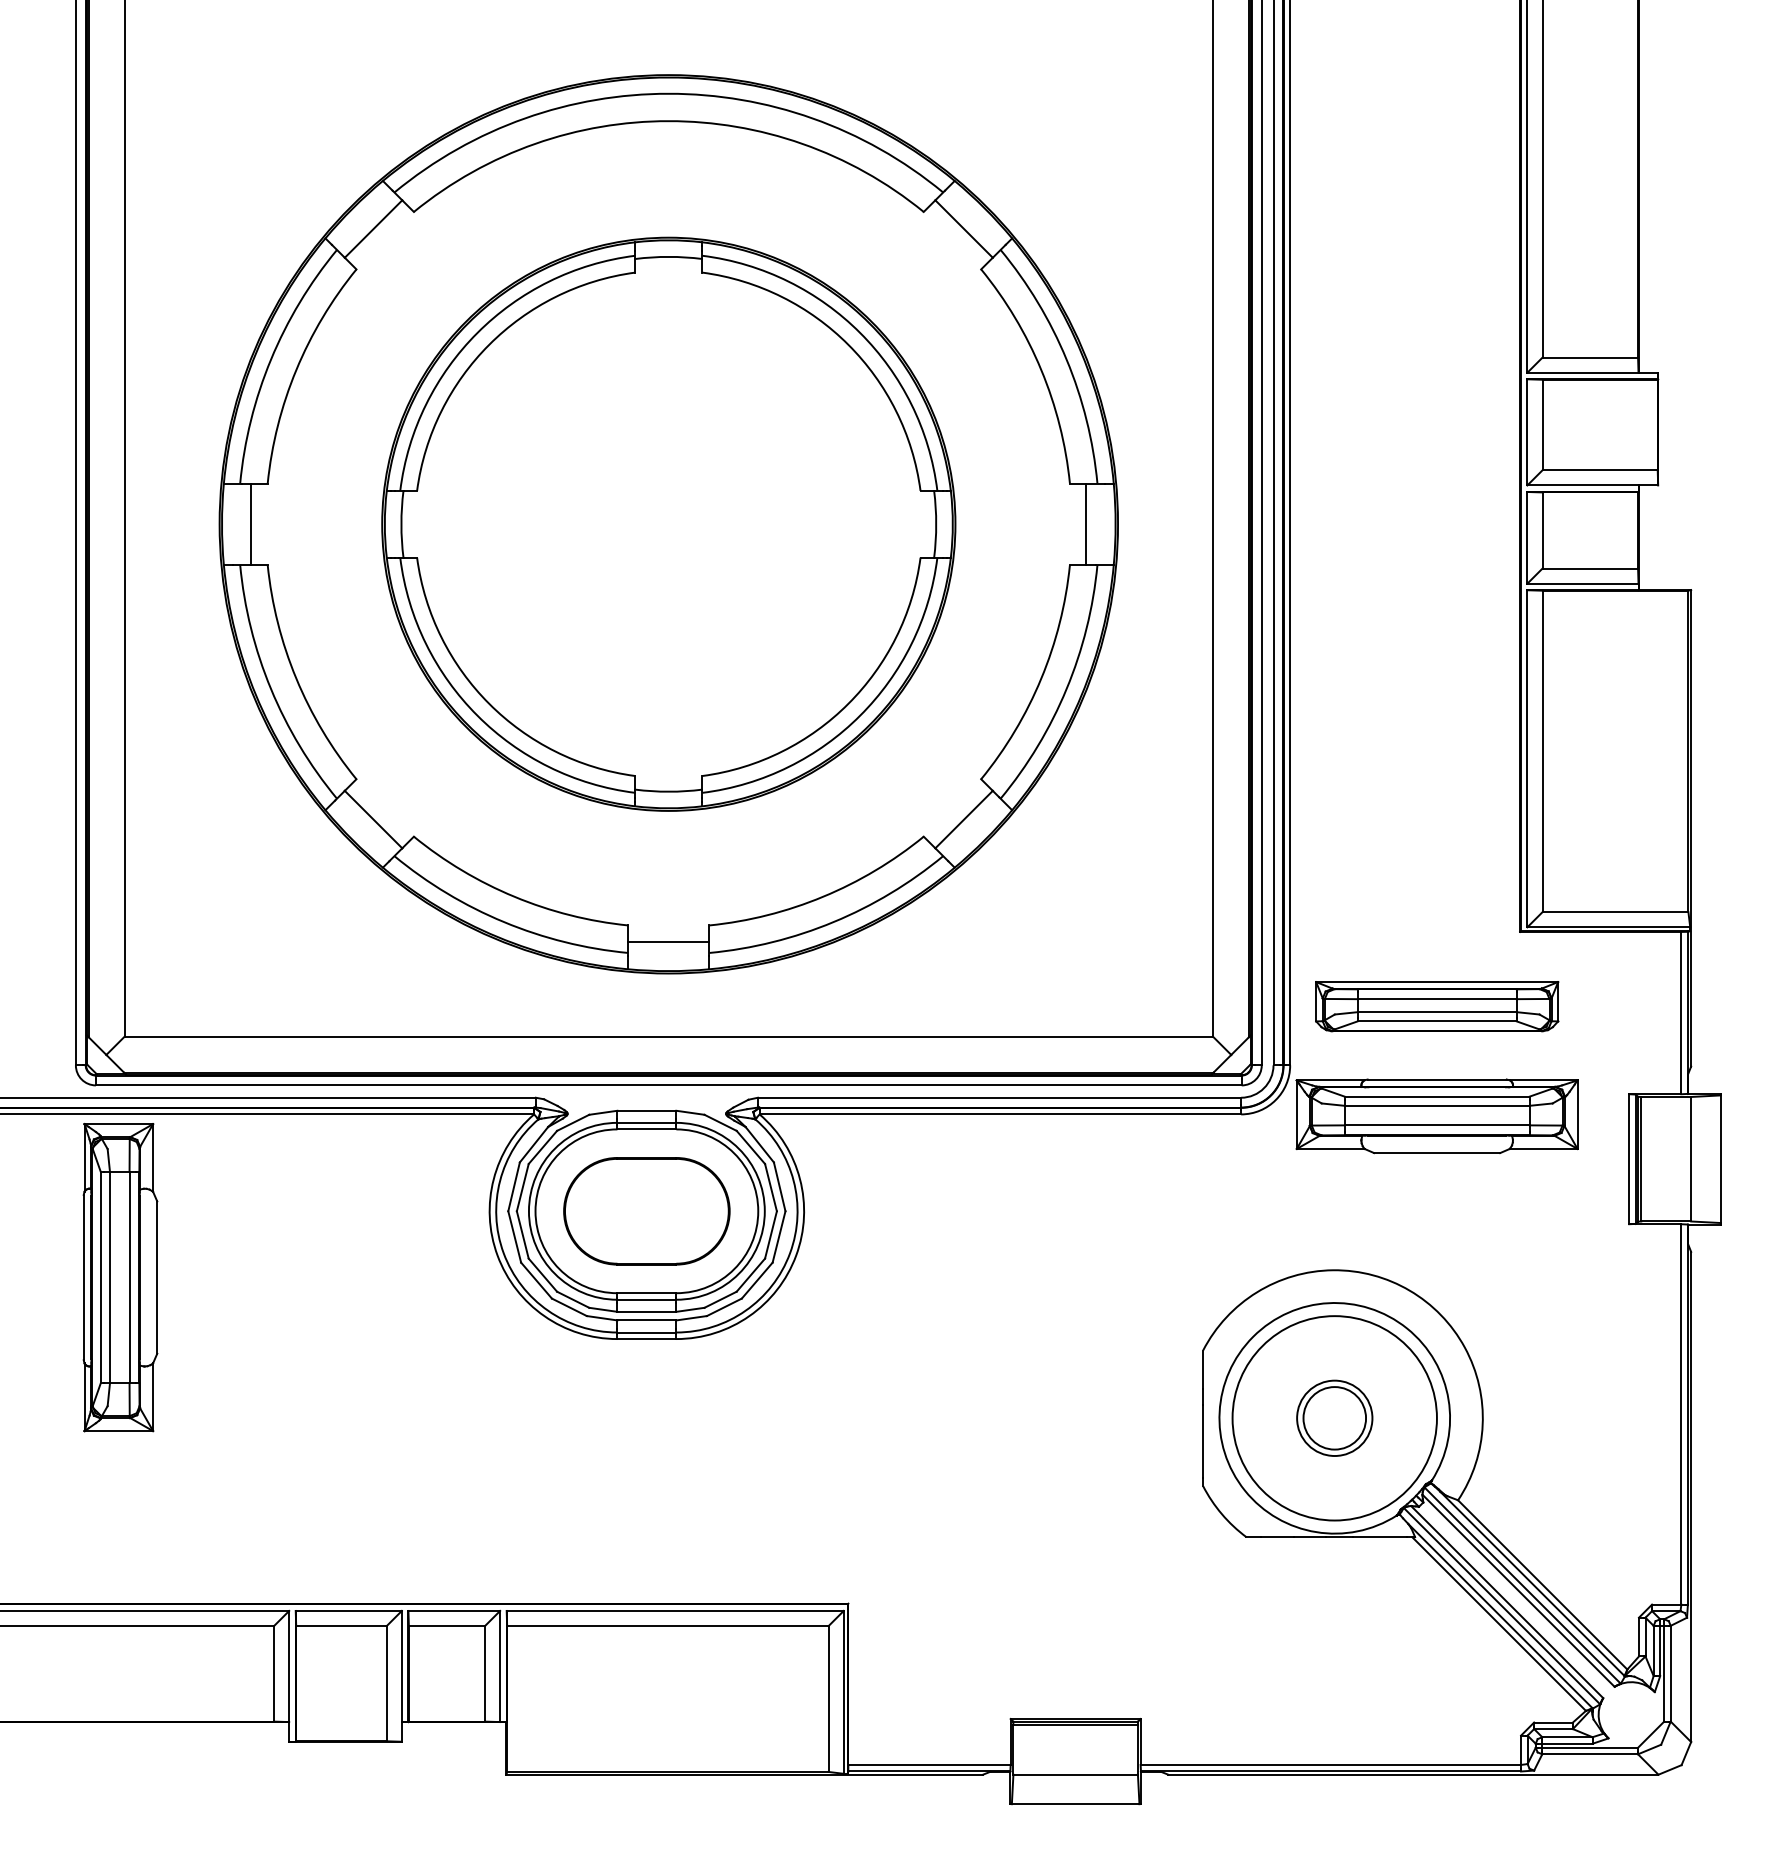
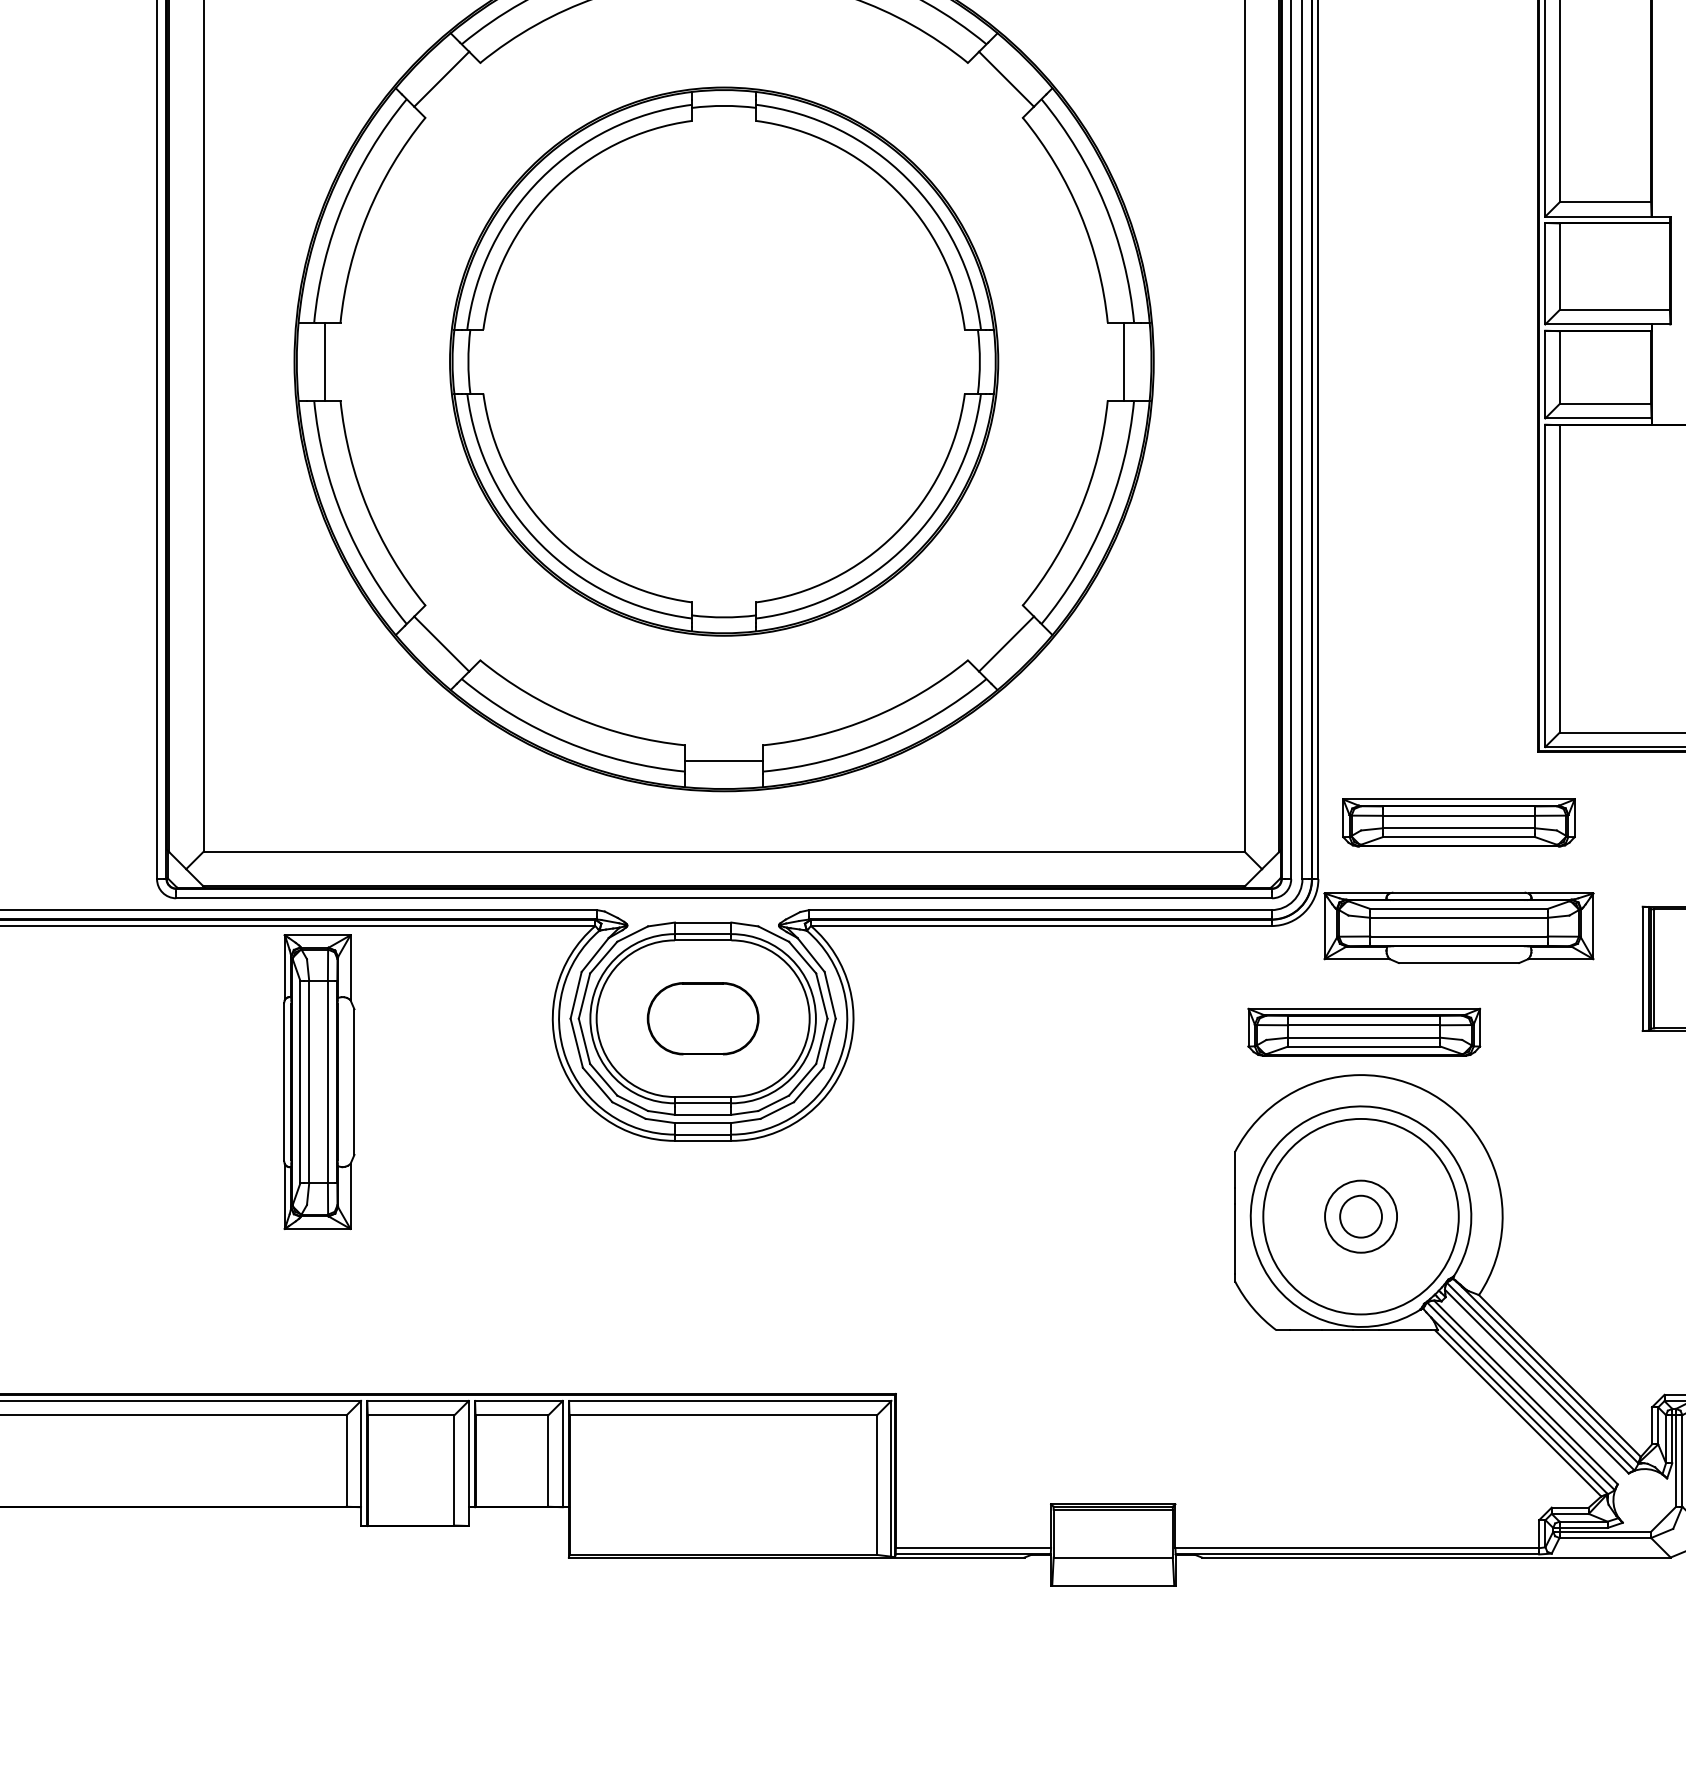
part: (646, 1211) -> (702, 1018), size x0.7
part: (1338, 1225) -> (1364, 1032), added
part: (120, 1277) -> (319, 1082), moved
circle: (1334, 1418) -> (1360, 1216), size x0.7

